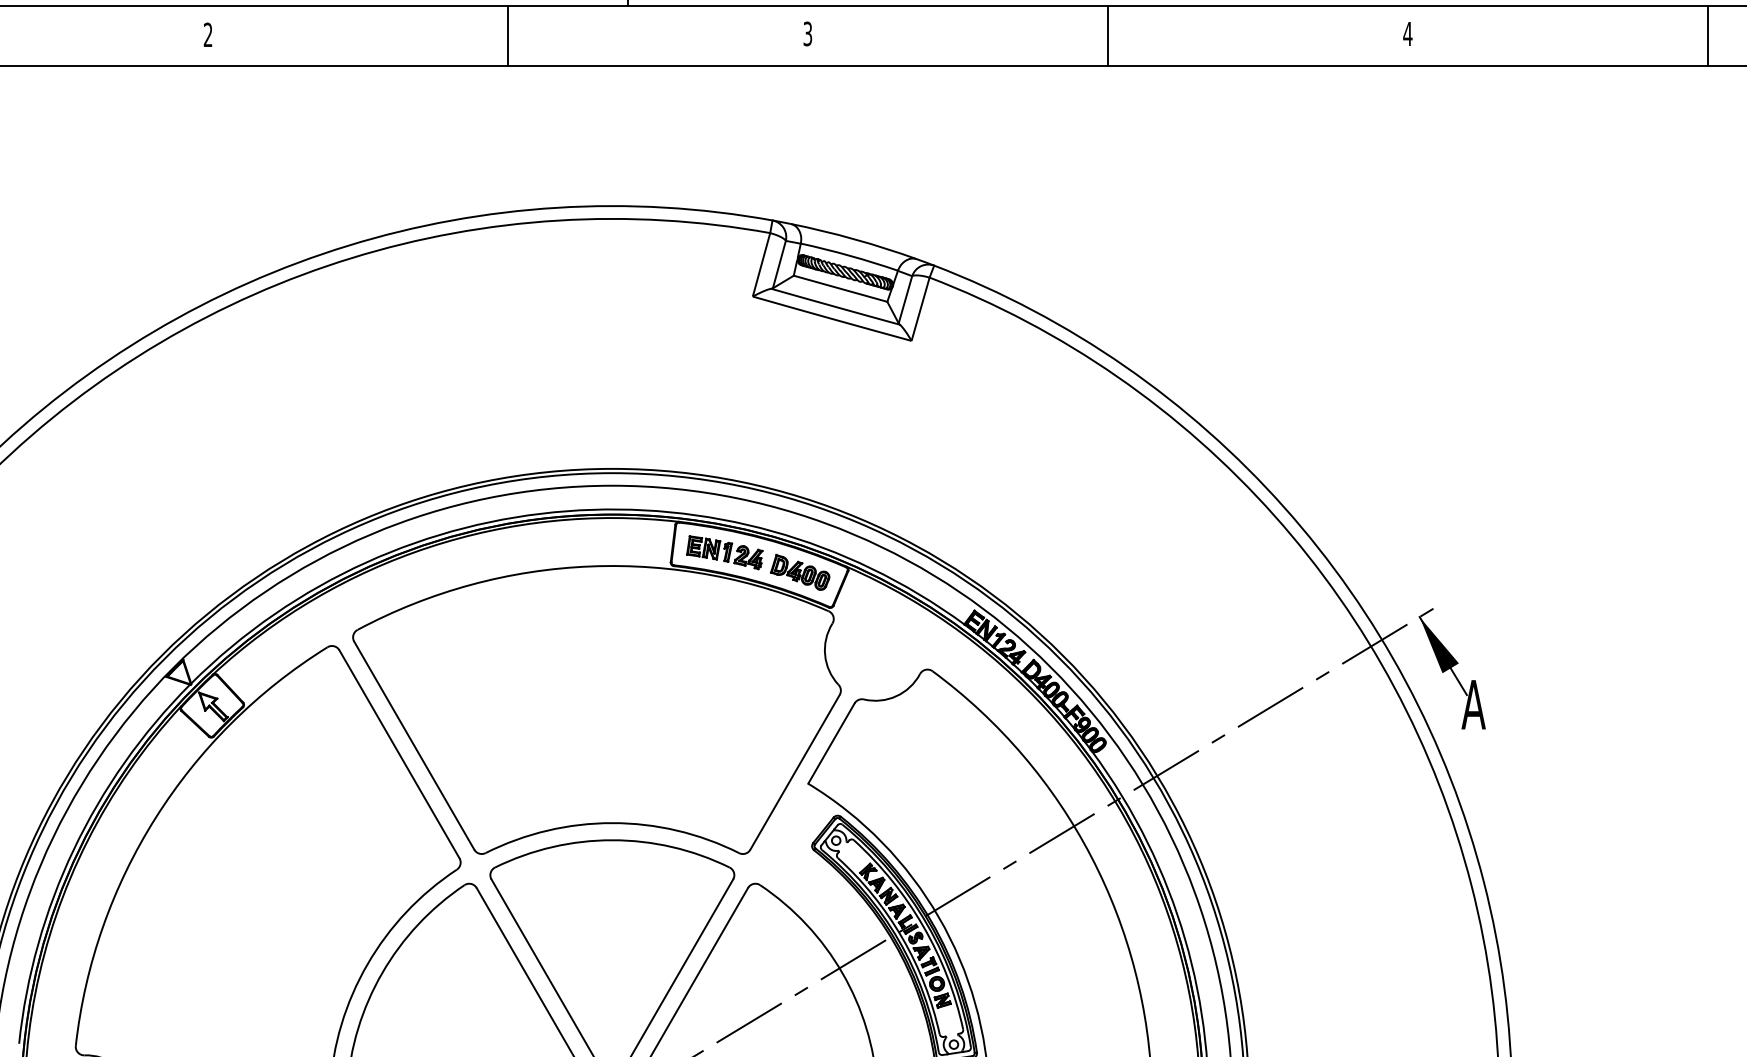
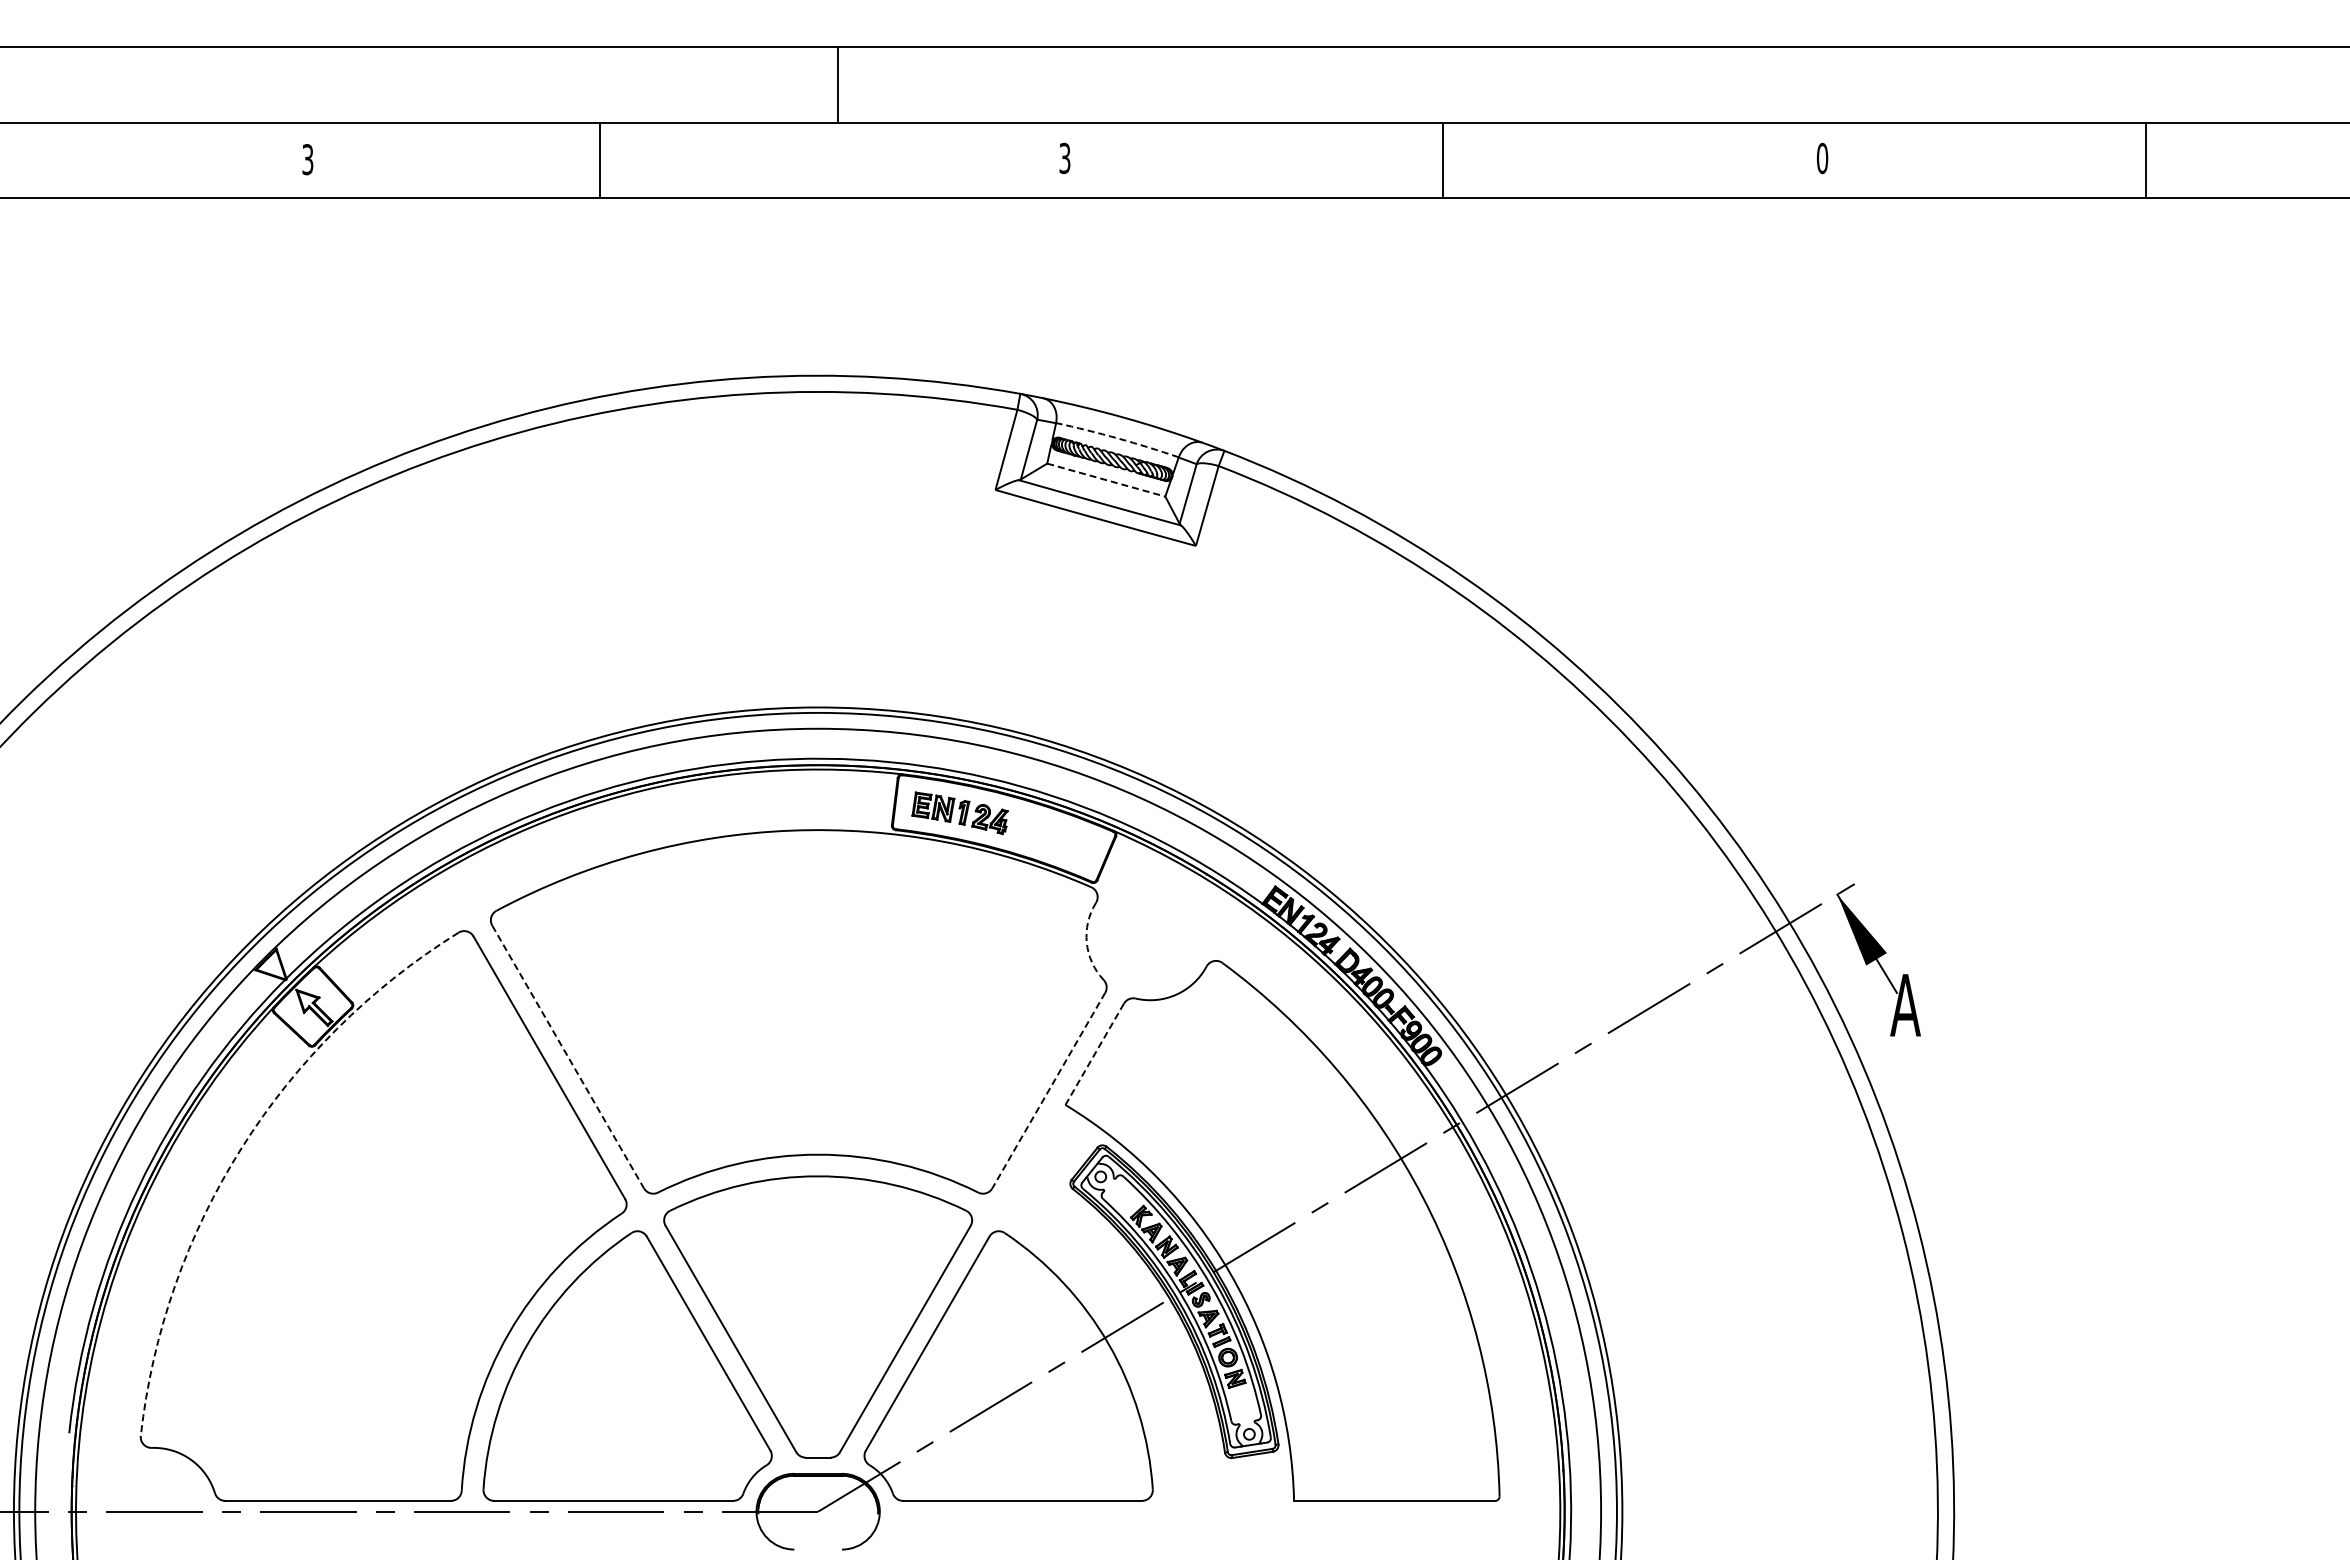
text: (207, 34) -> (307, 159), 2 -> 3
text: (1407, 34) -> (1822, 158), 4 -> 0
line: (508, 35) -> (600, 160), moved
line: (1707, 35) -> (2145, 160), moved
arc: (849, 255) -> (1117, 438), solid -> dashed
line: (840, 289) -> (1106, 480), solid -> dashed
part: (800, 572) -> (1055, 838), removed
arc: (824, 655) -> (1086, 942), solid -> dashed
line: (831, 743) -> (1094, 1054), solid -> dashed
line: (414, 745) -> (568, 1056), solid -> dashed
line: (794, 772) -> (1048, 1090), solid -> dashed
arc: (155, 817) -> (241, 1147), solid -> dashed

